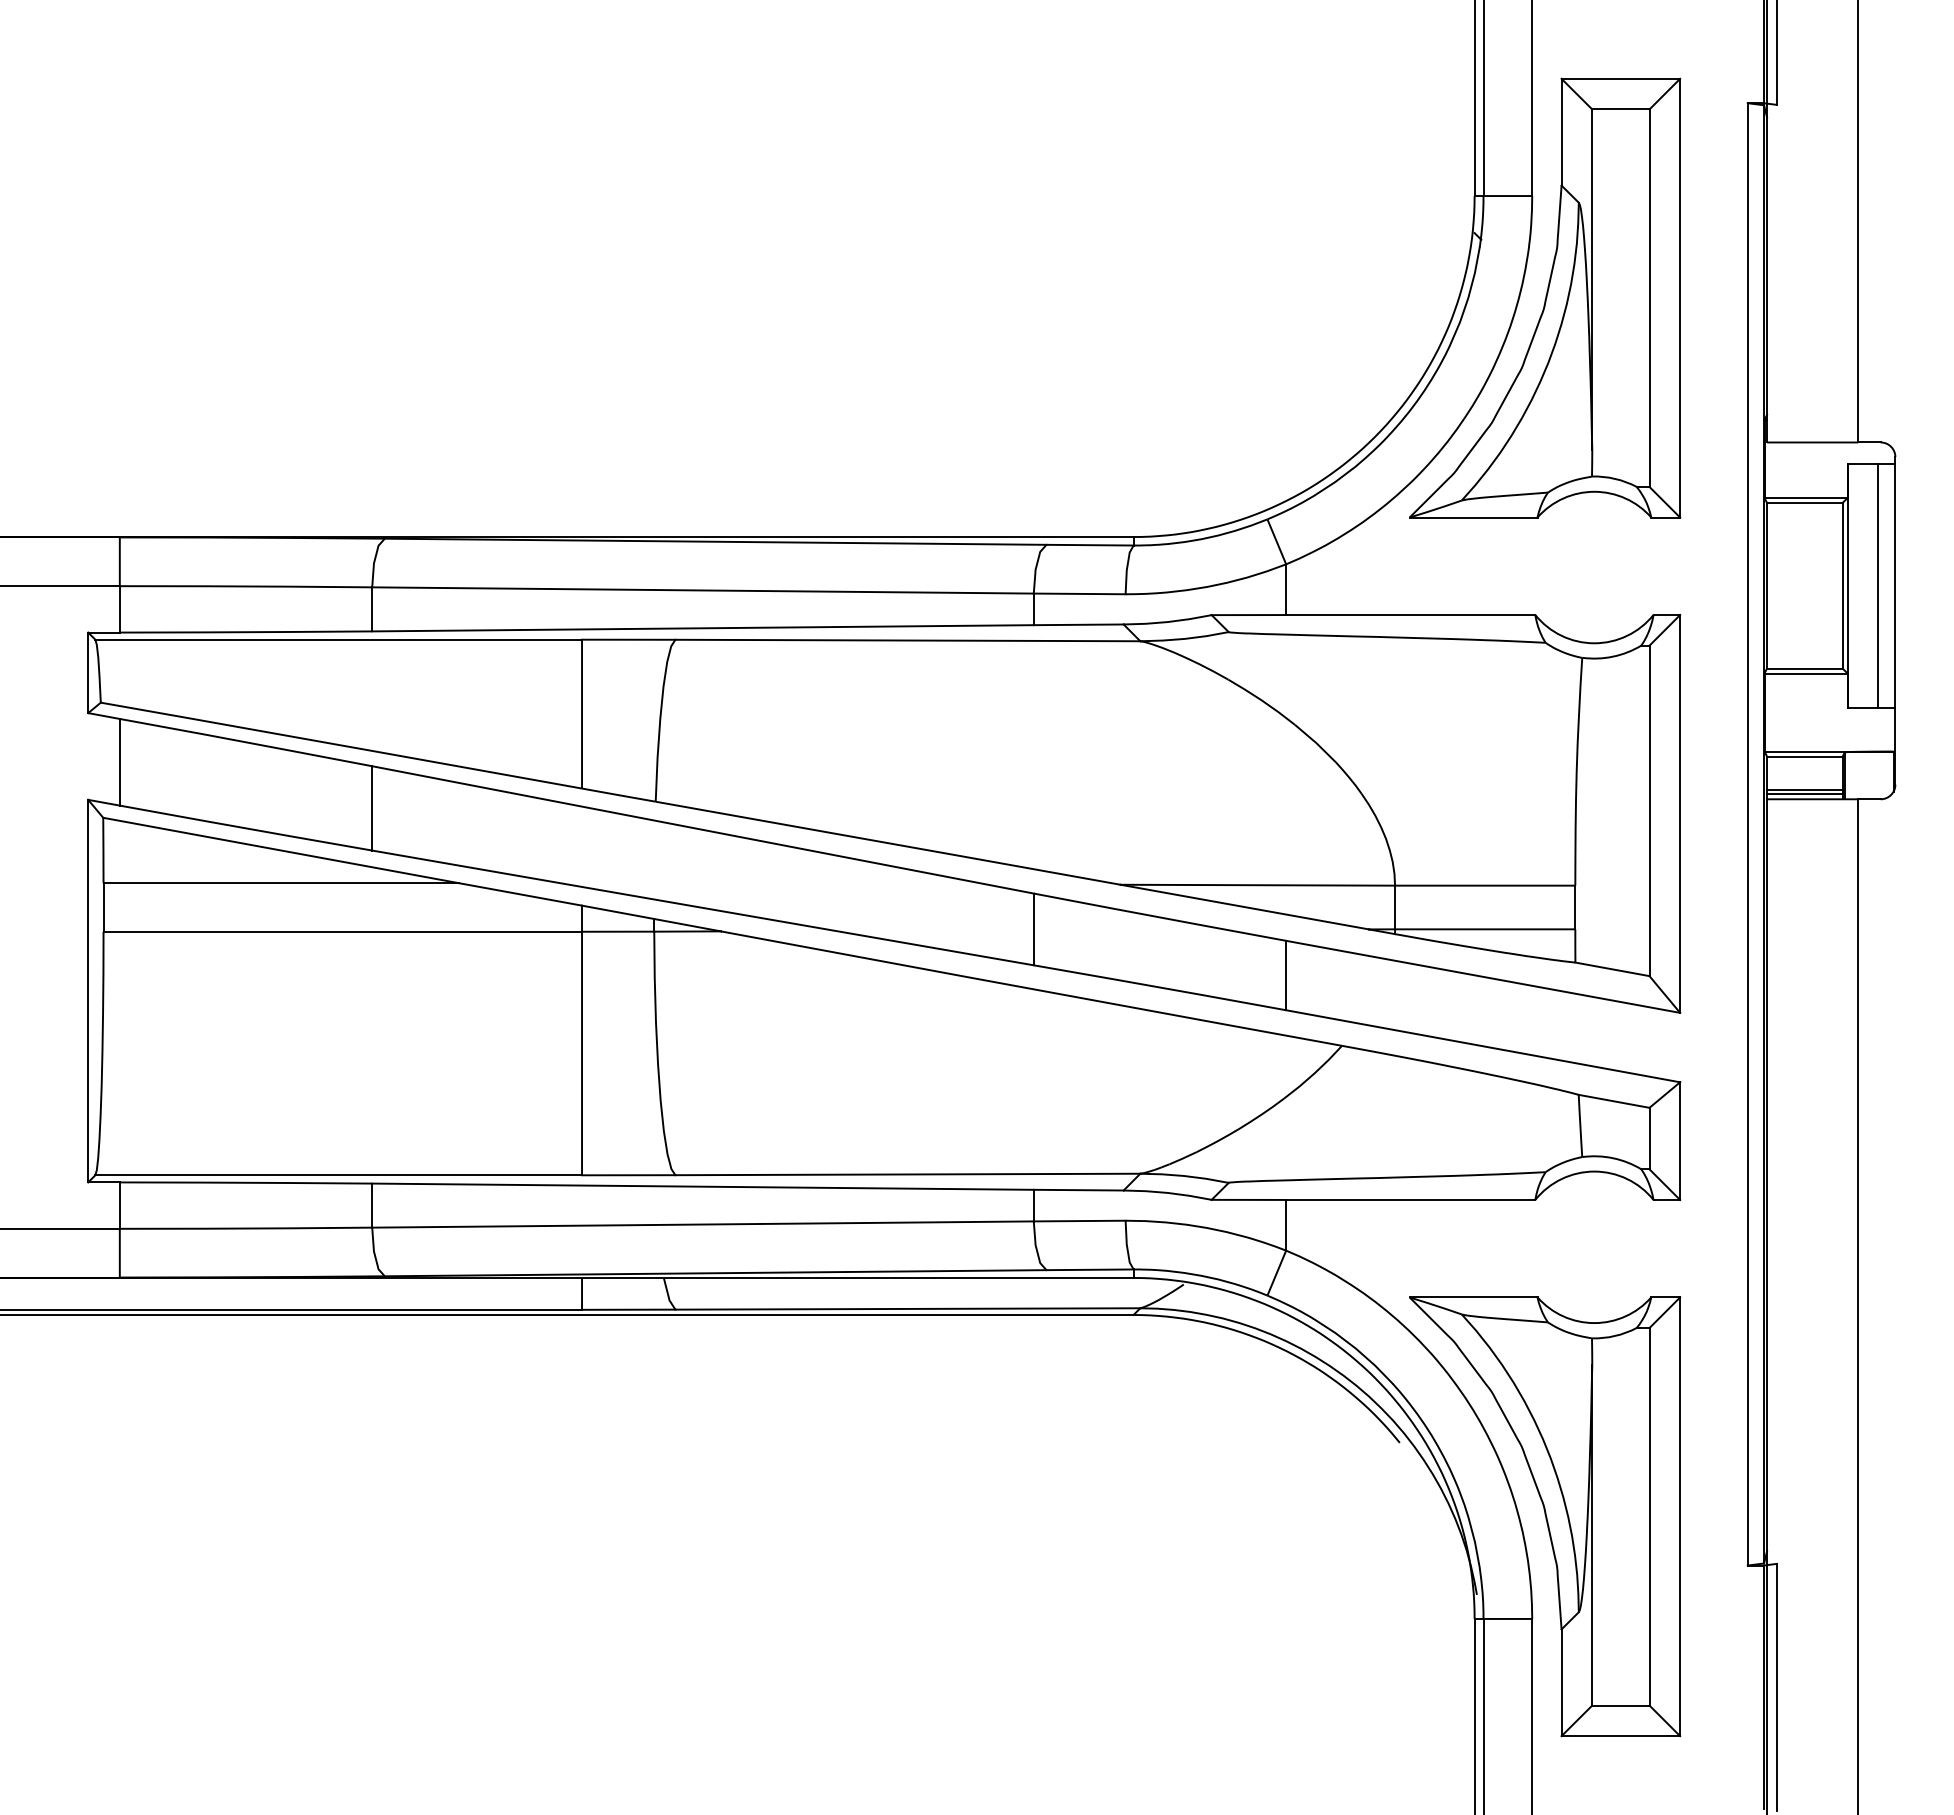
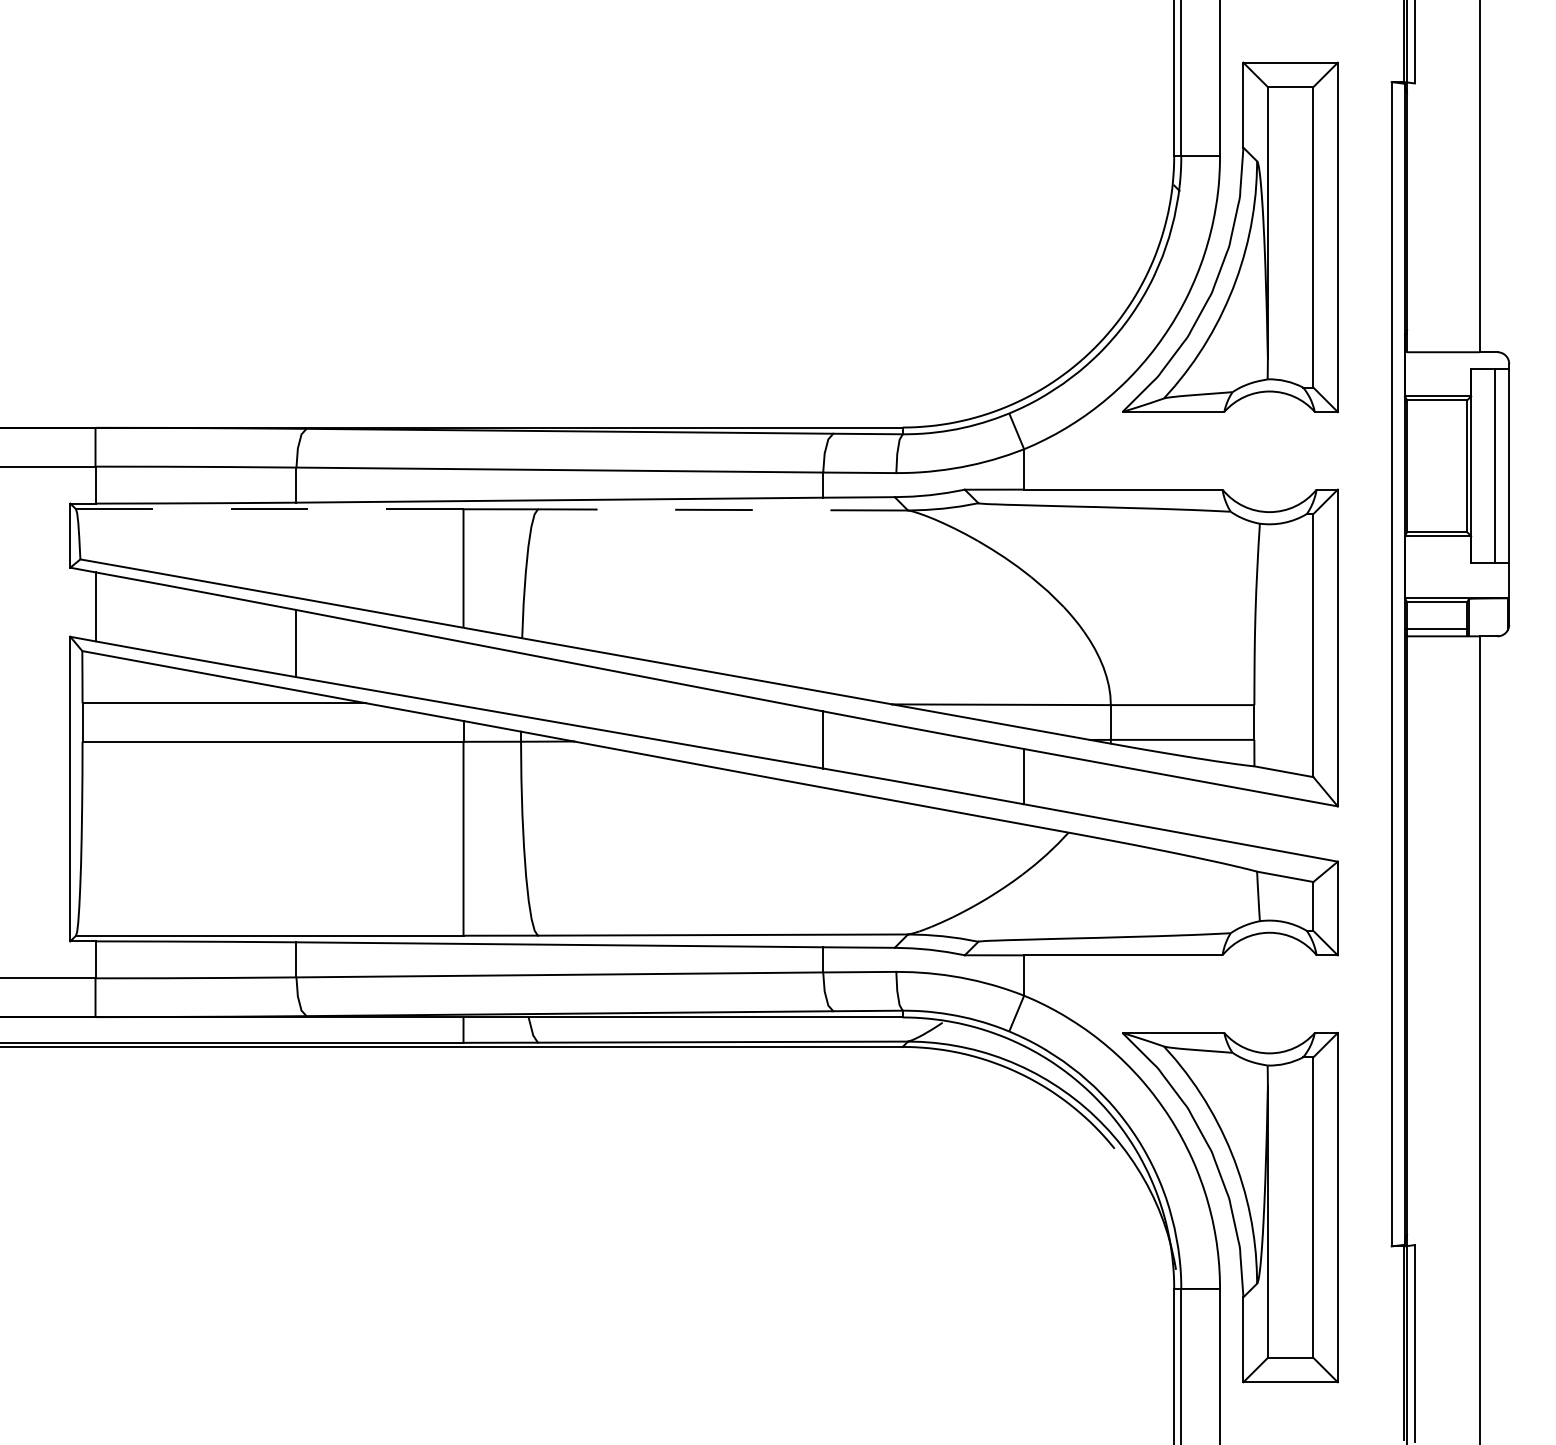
line: (338, 639) -> (269, 509), solid -> dashed
line: (907, 640) -> (722, 509), solid -> dashed
line: (1804, 793) -> (1436, 631), removed

